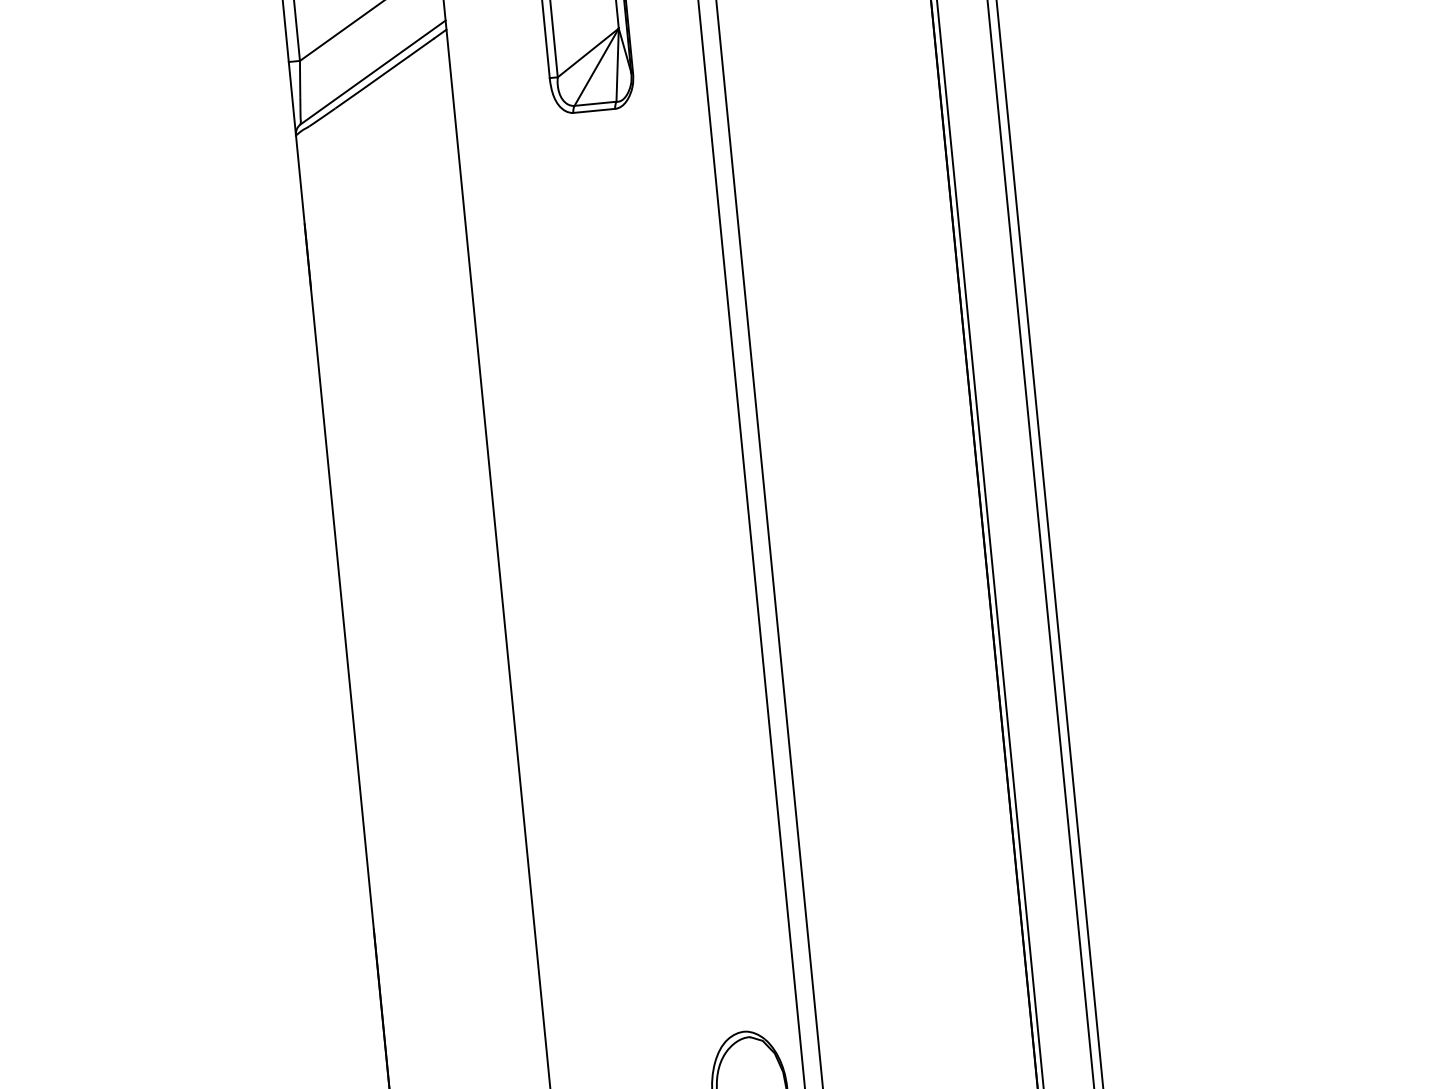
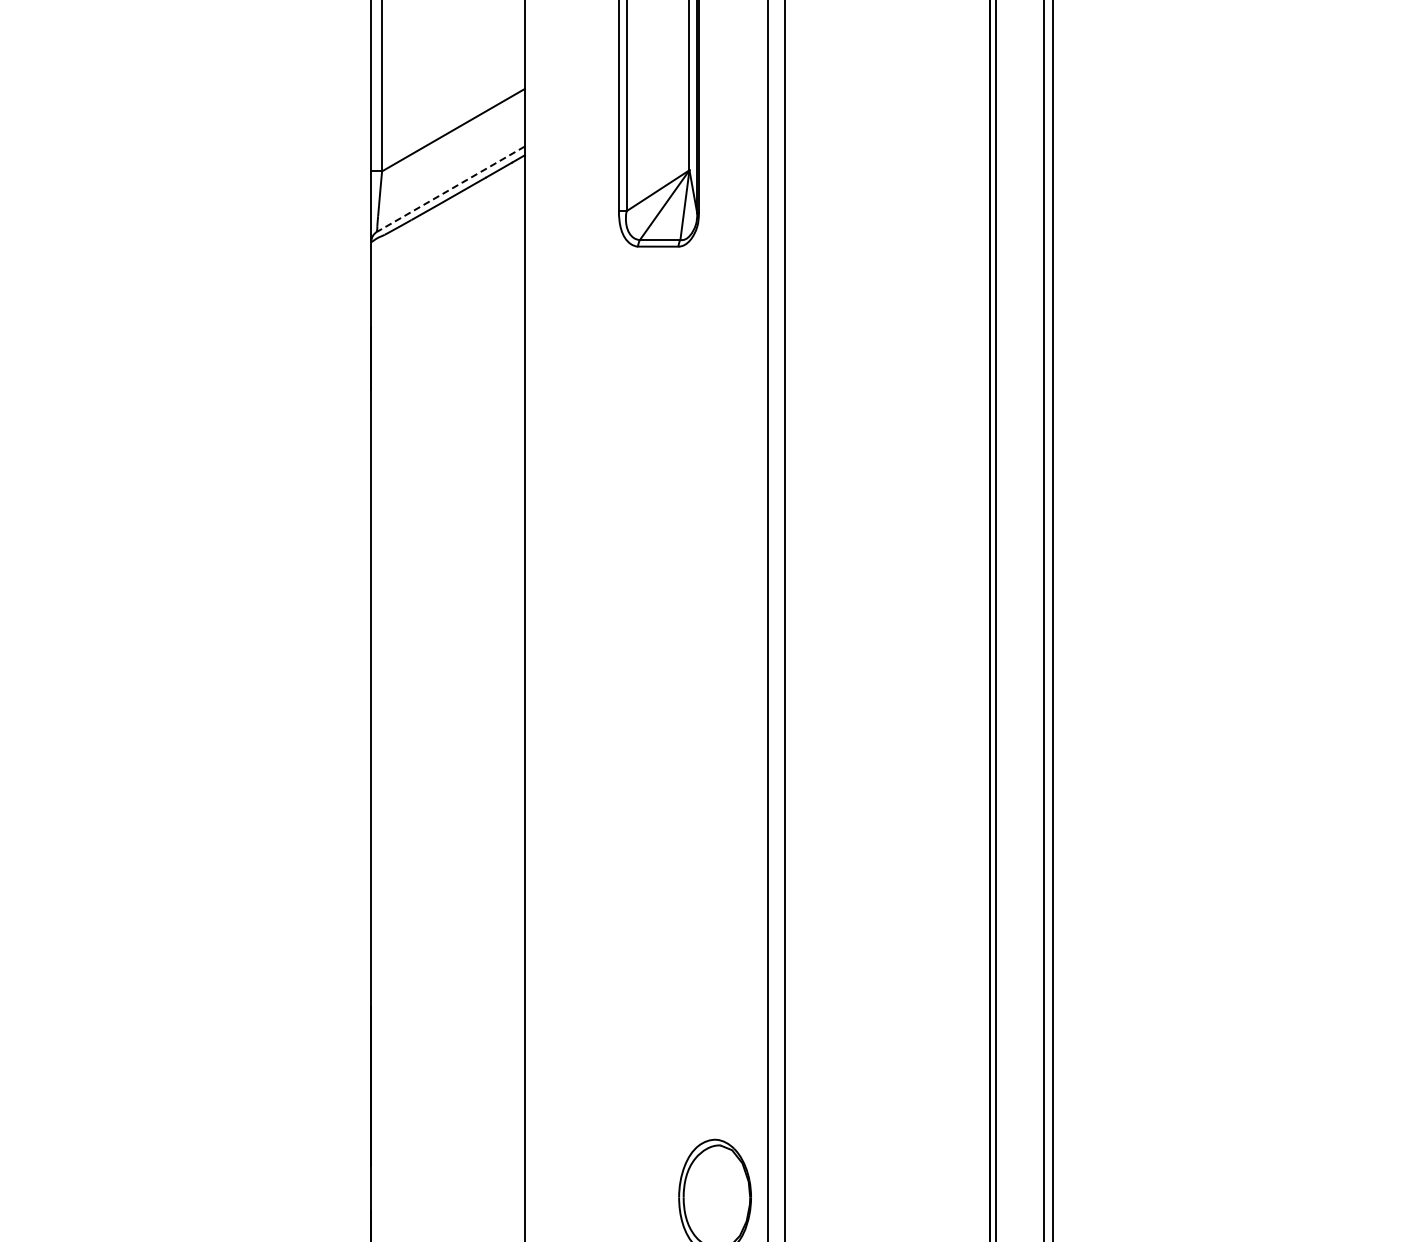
line: (372, 72) -> (450, 189), solid -> dashed

